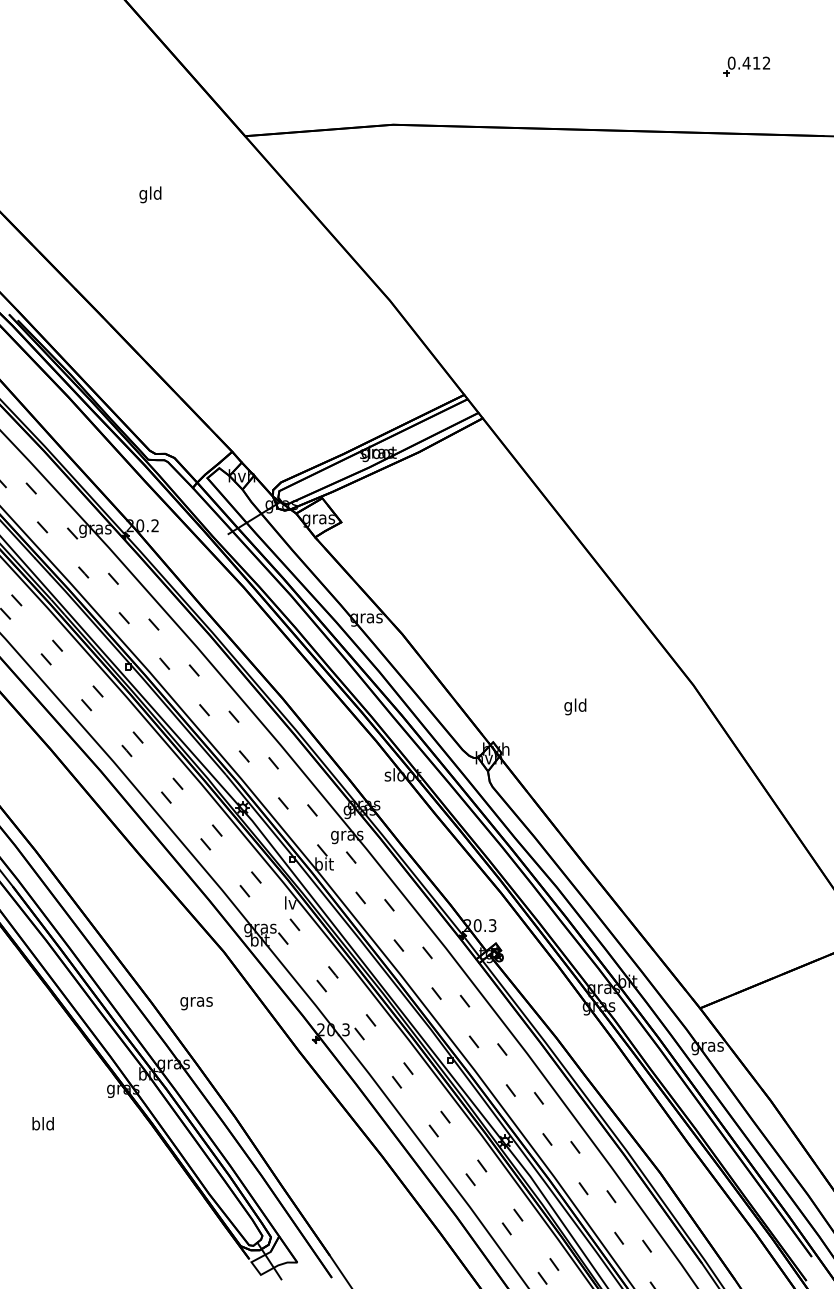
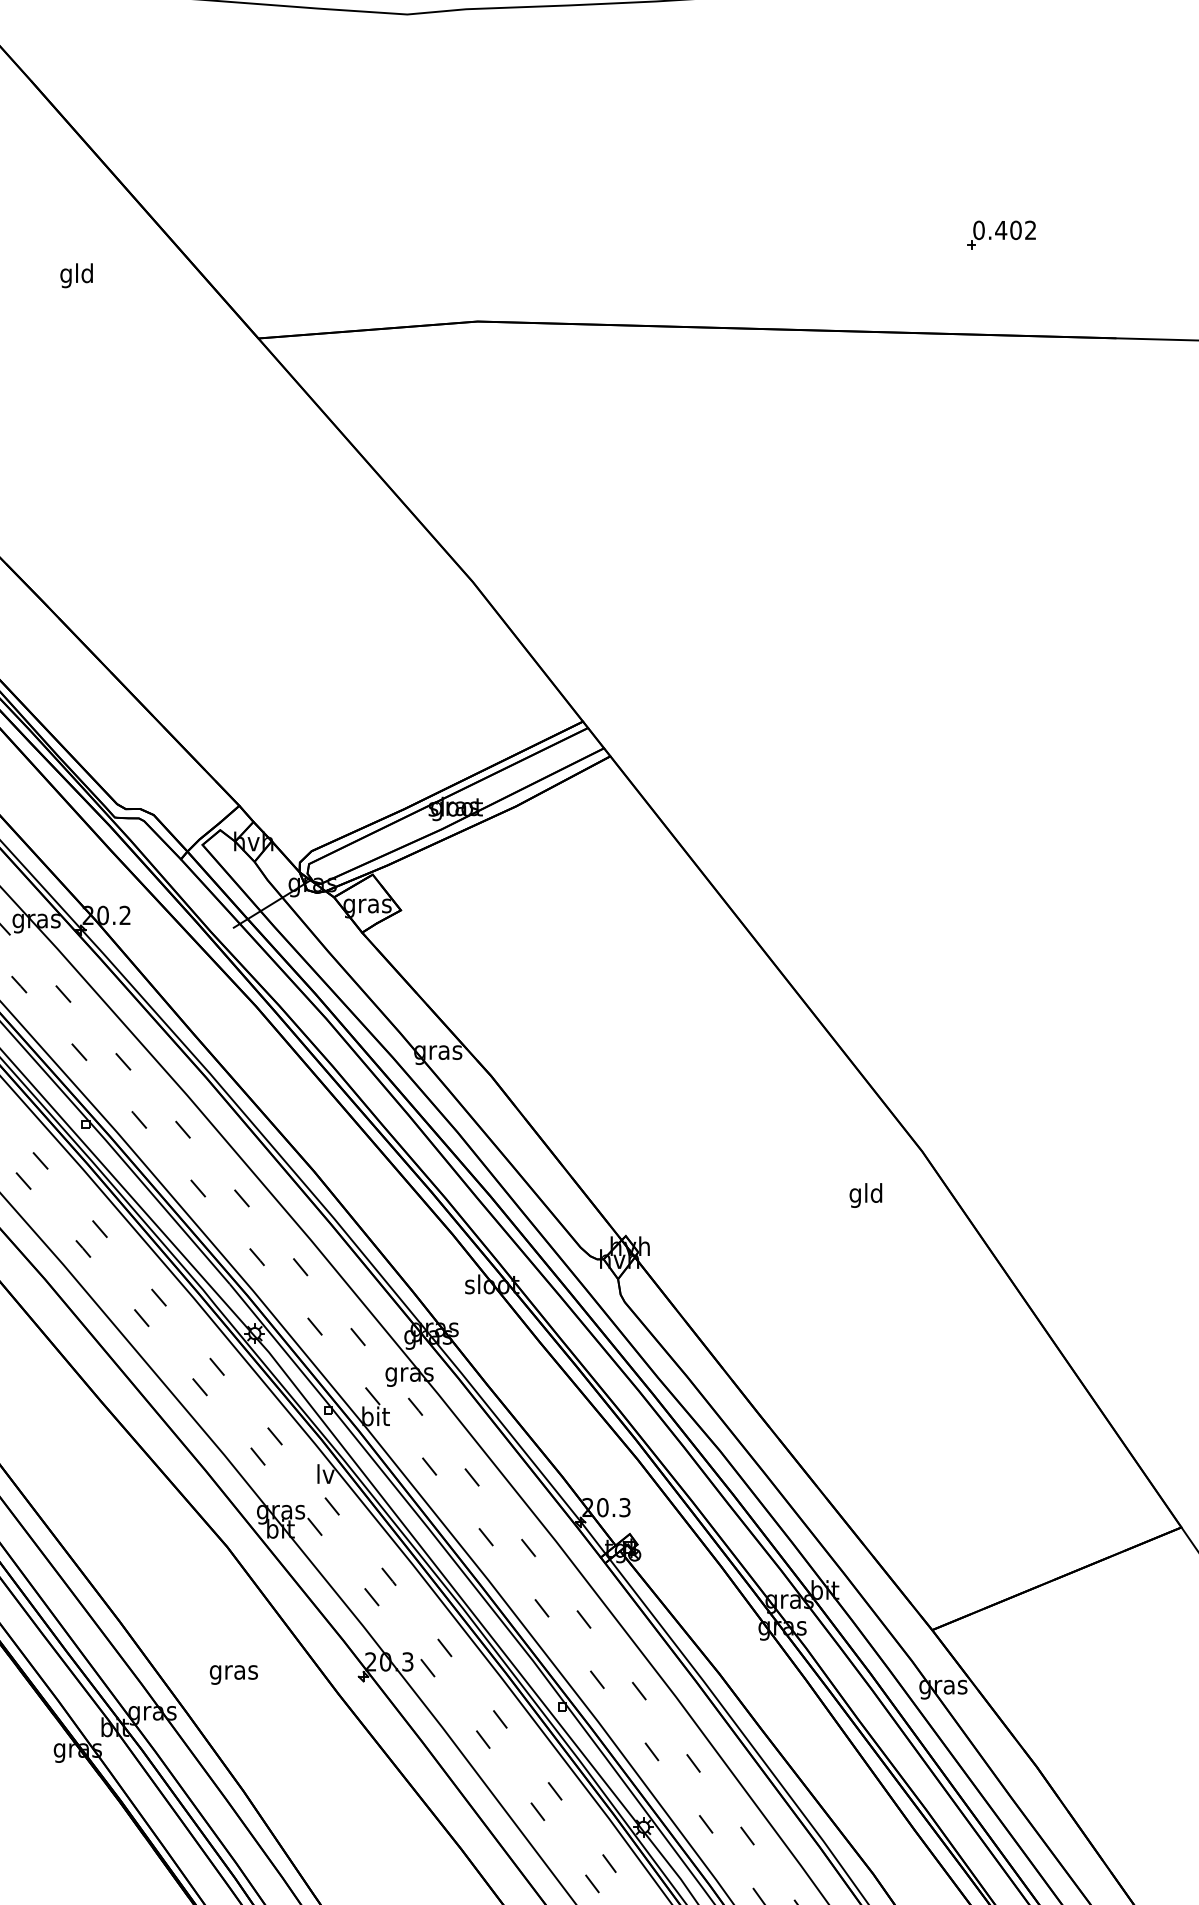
text: (756, 62) -> (1015, 229), 0.412 -> 0.402
text: (150, 194) -> (76, 275), moved
text: (575, 706) -> (866, 1194), moved
text: (196, 1003) -> (233, 1674), moved

